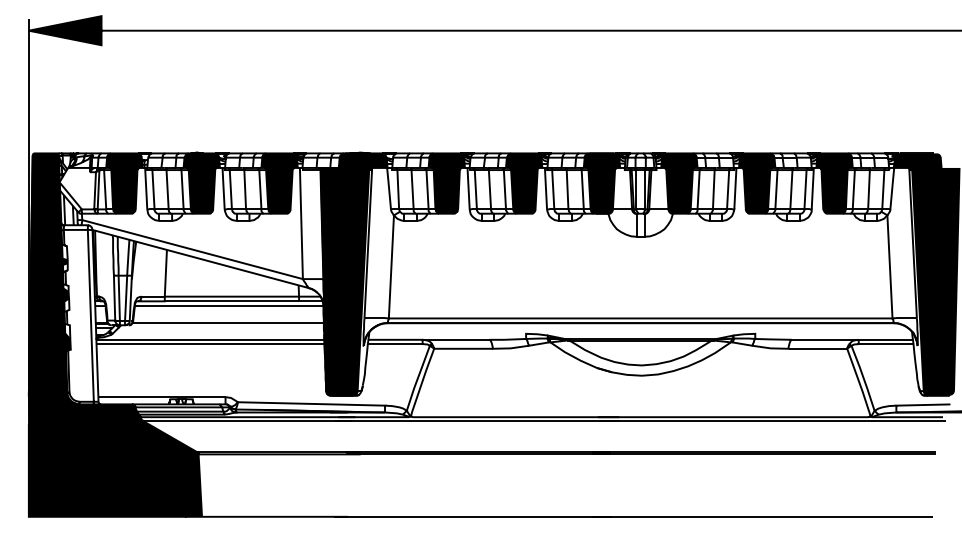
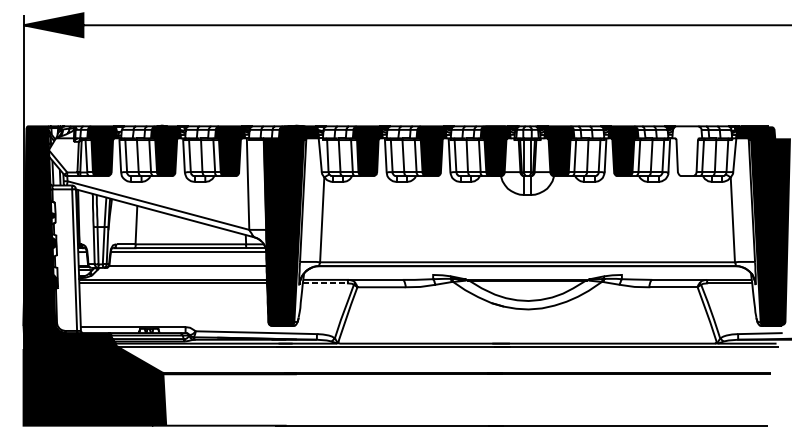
fill: (834, 183) -> (687, 151), removed
line: (395, 344) -> (325, 283), solid -> dashed

